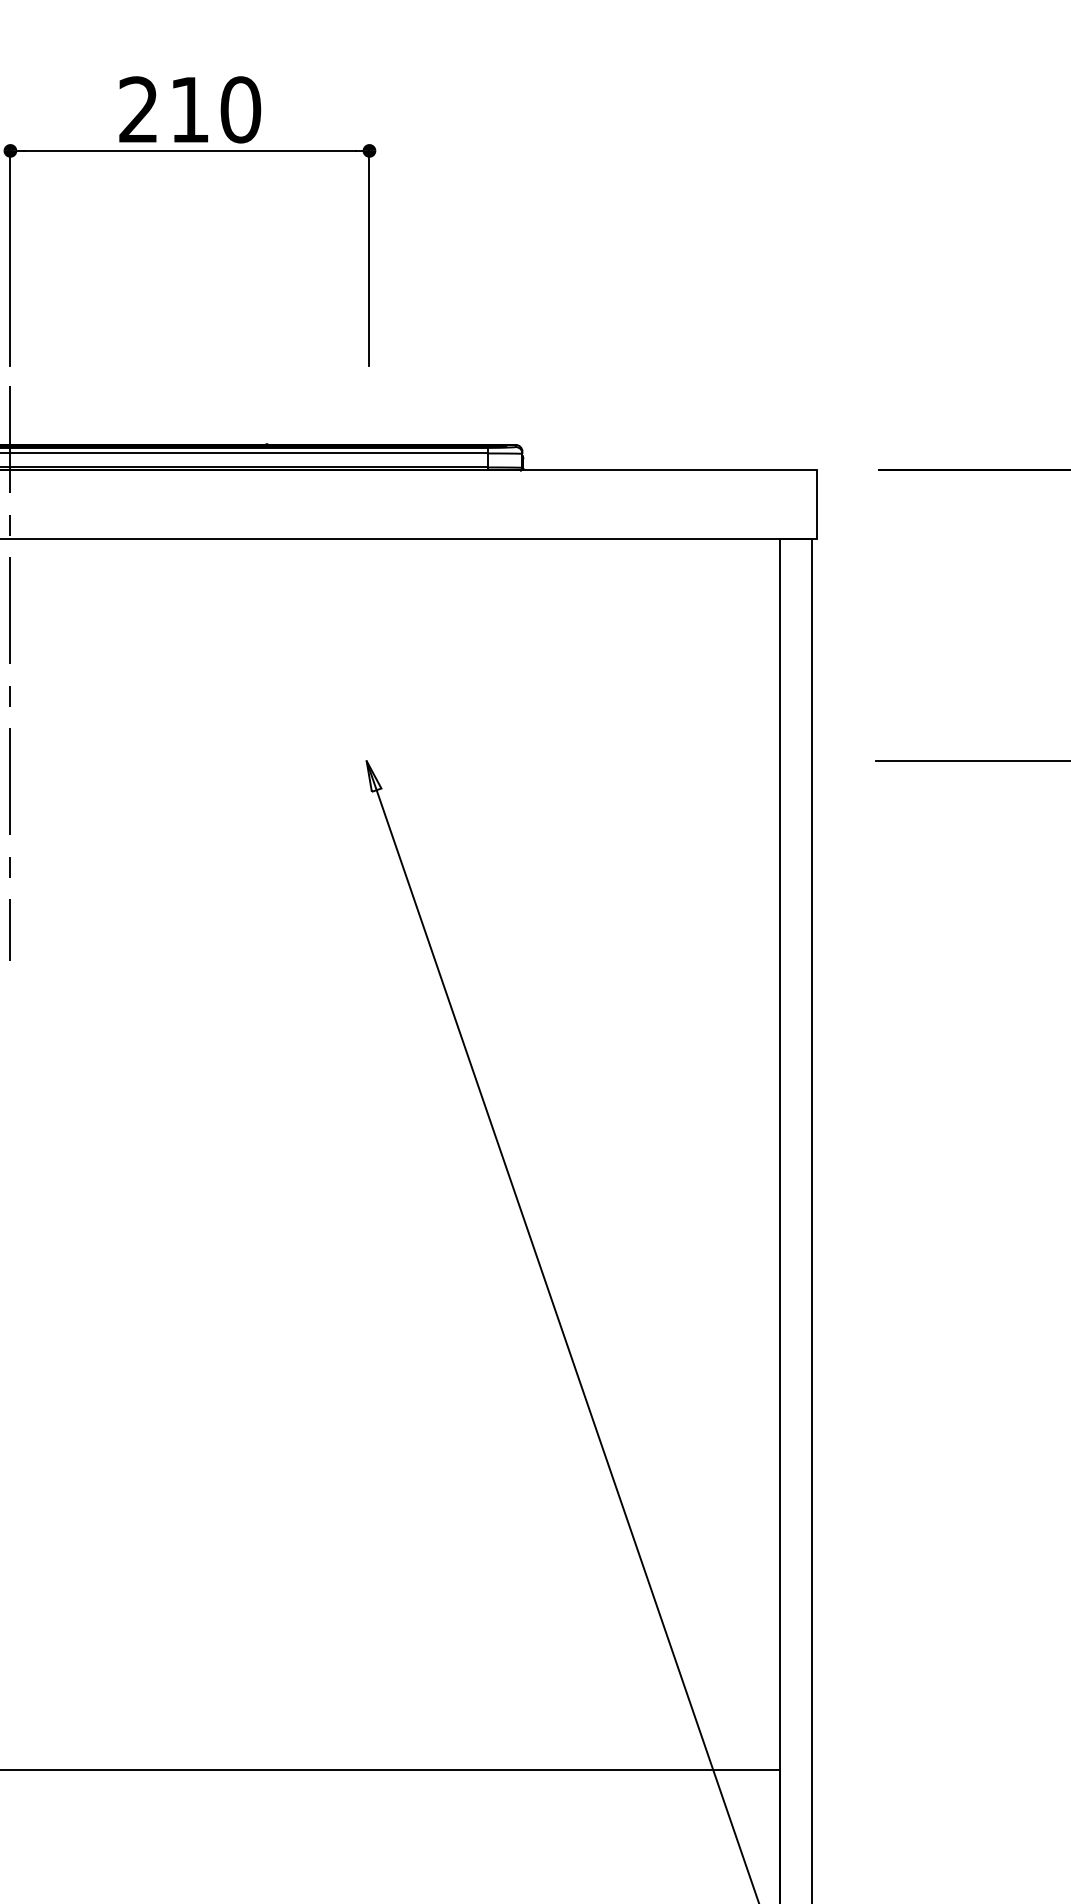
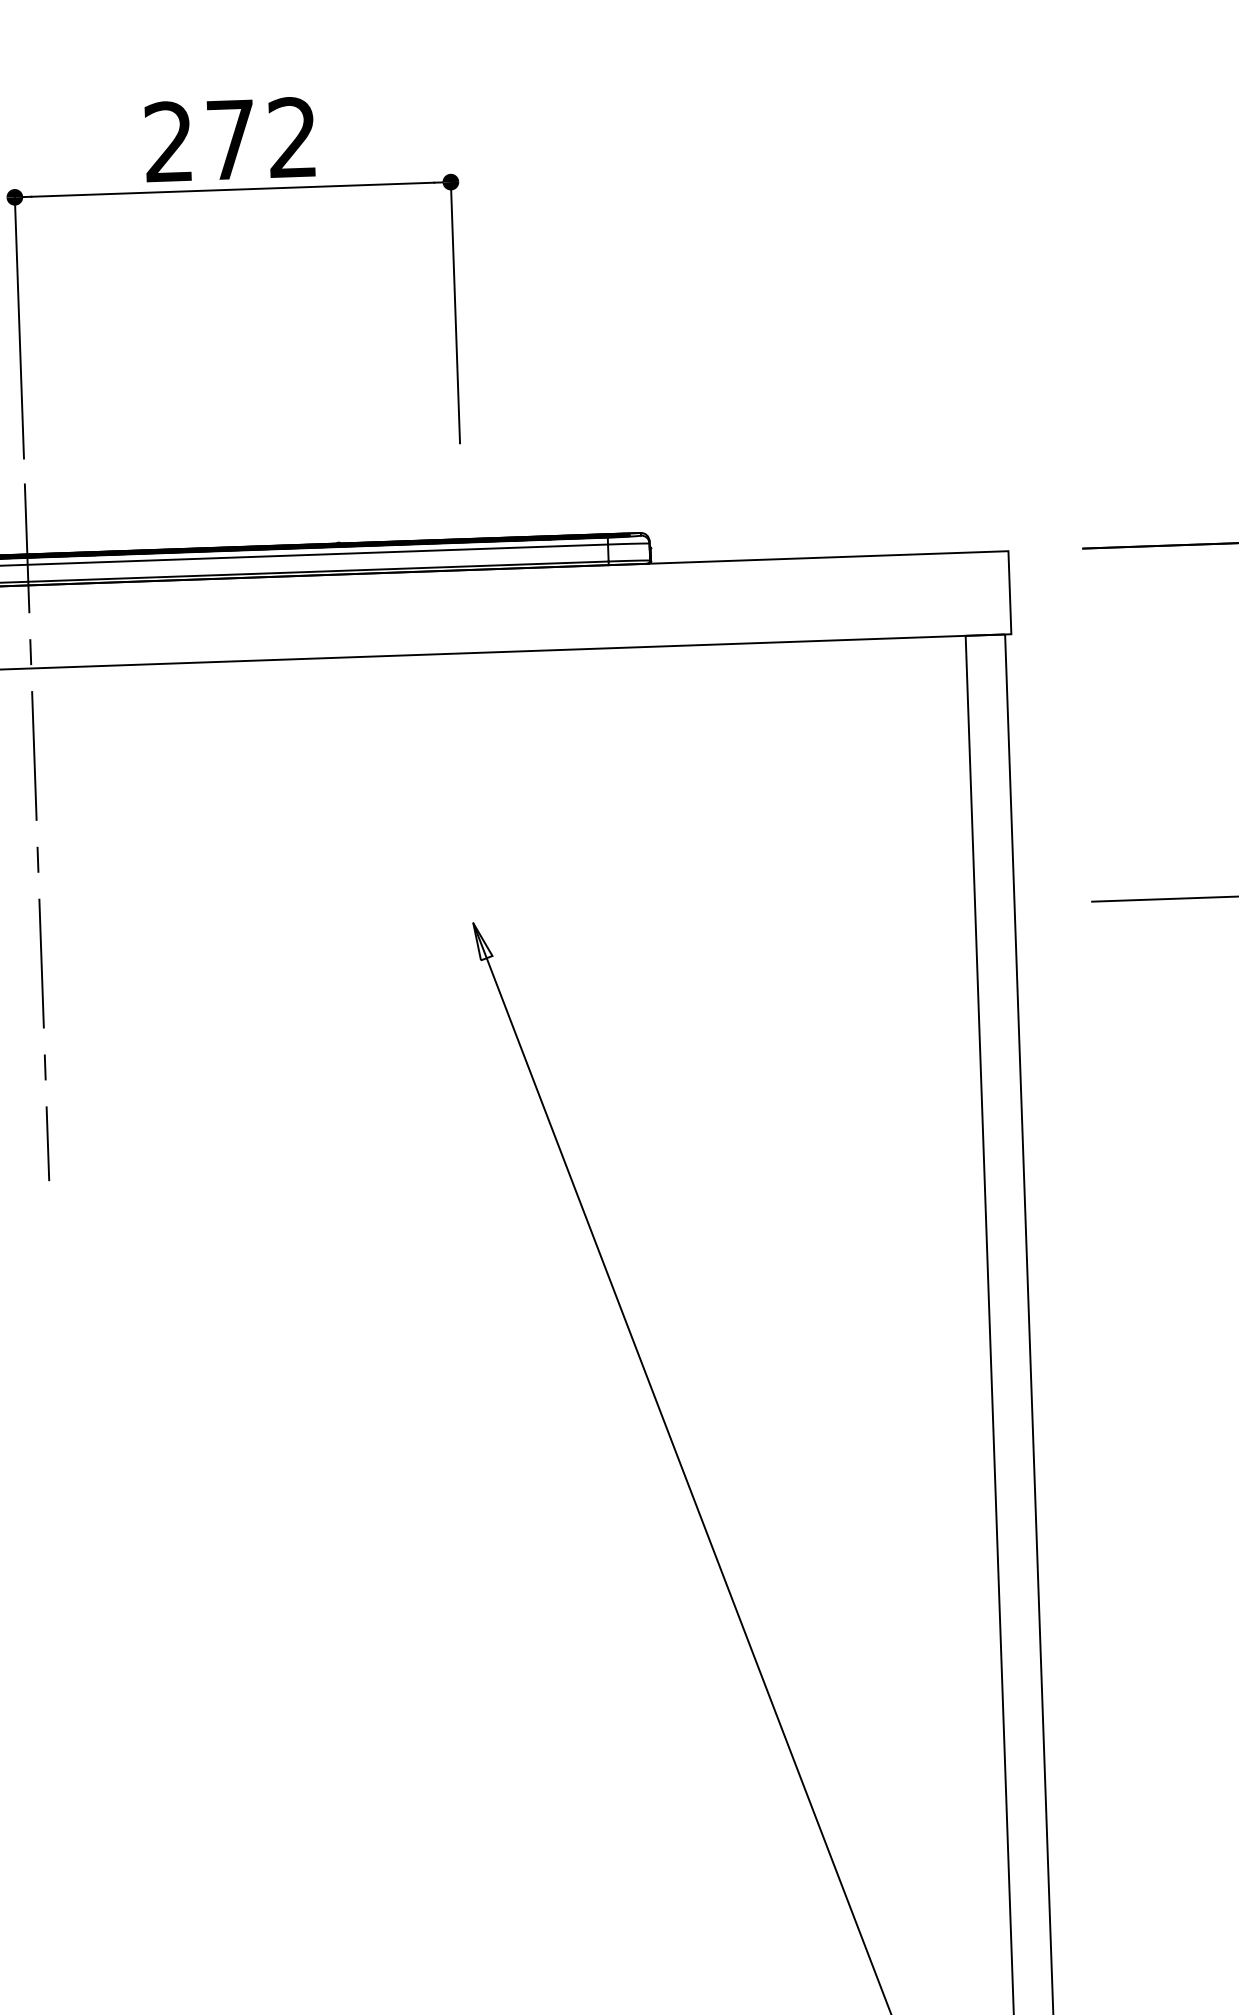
text: (216, 109) -> (263, 138), 210 -> 272

